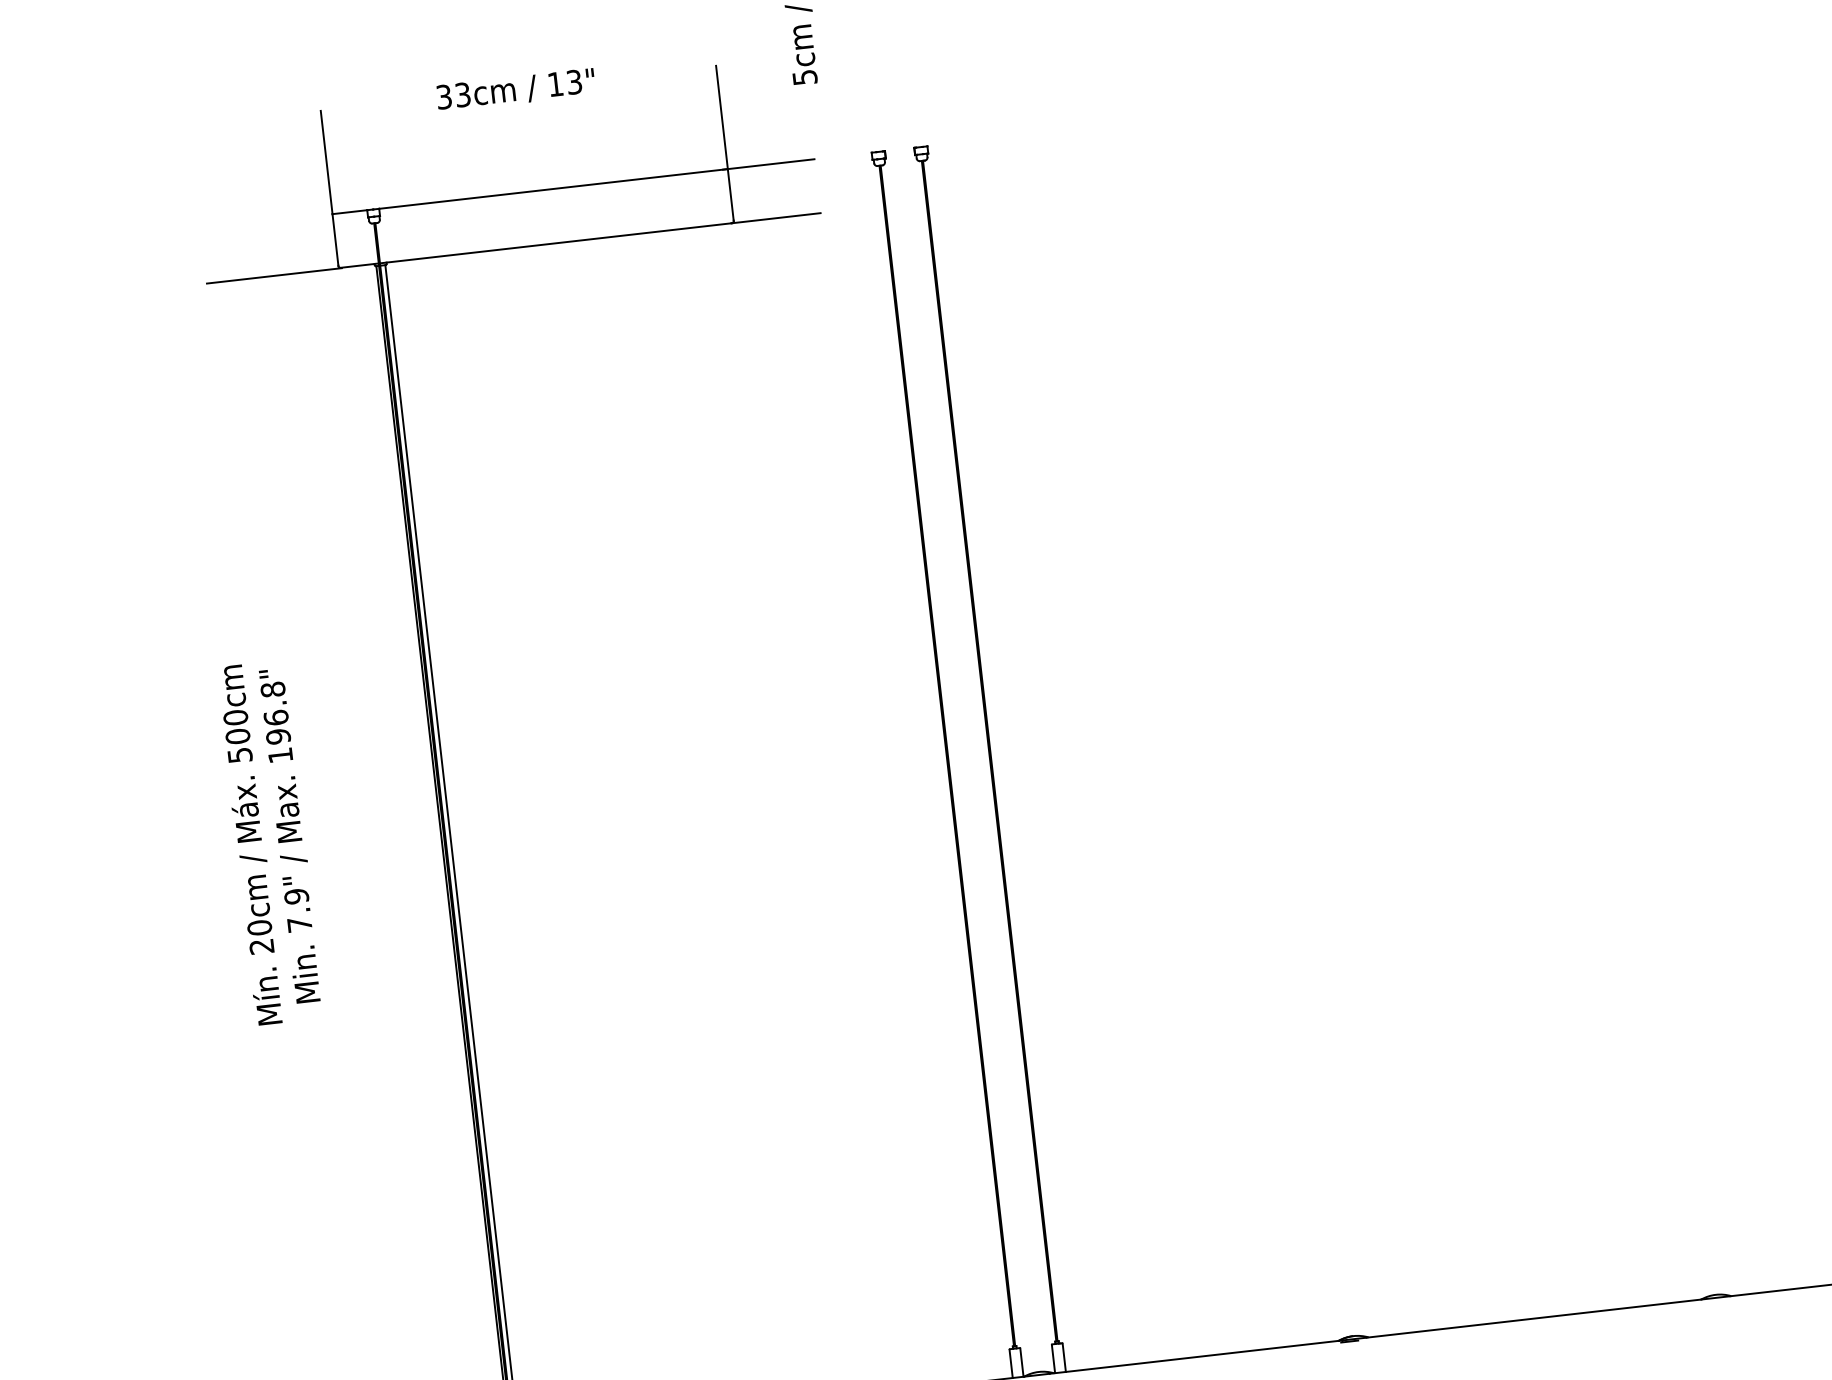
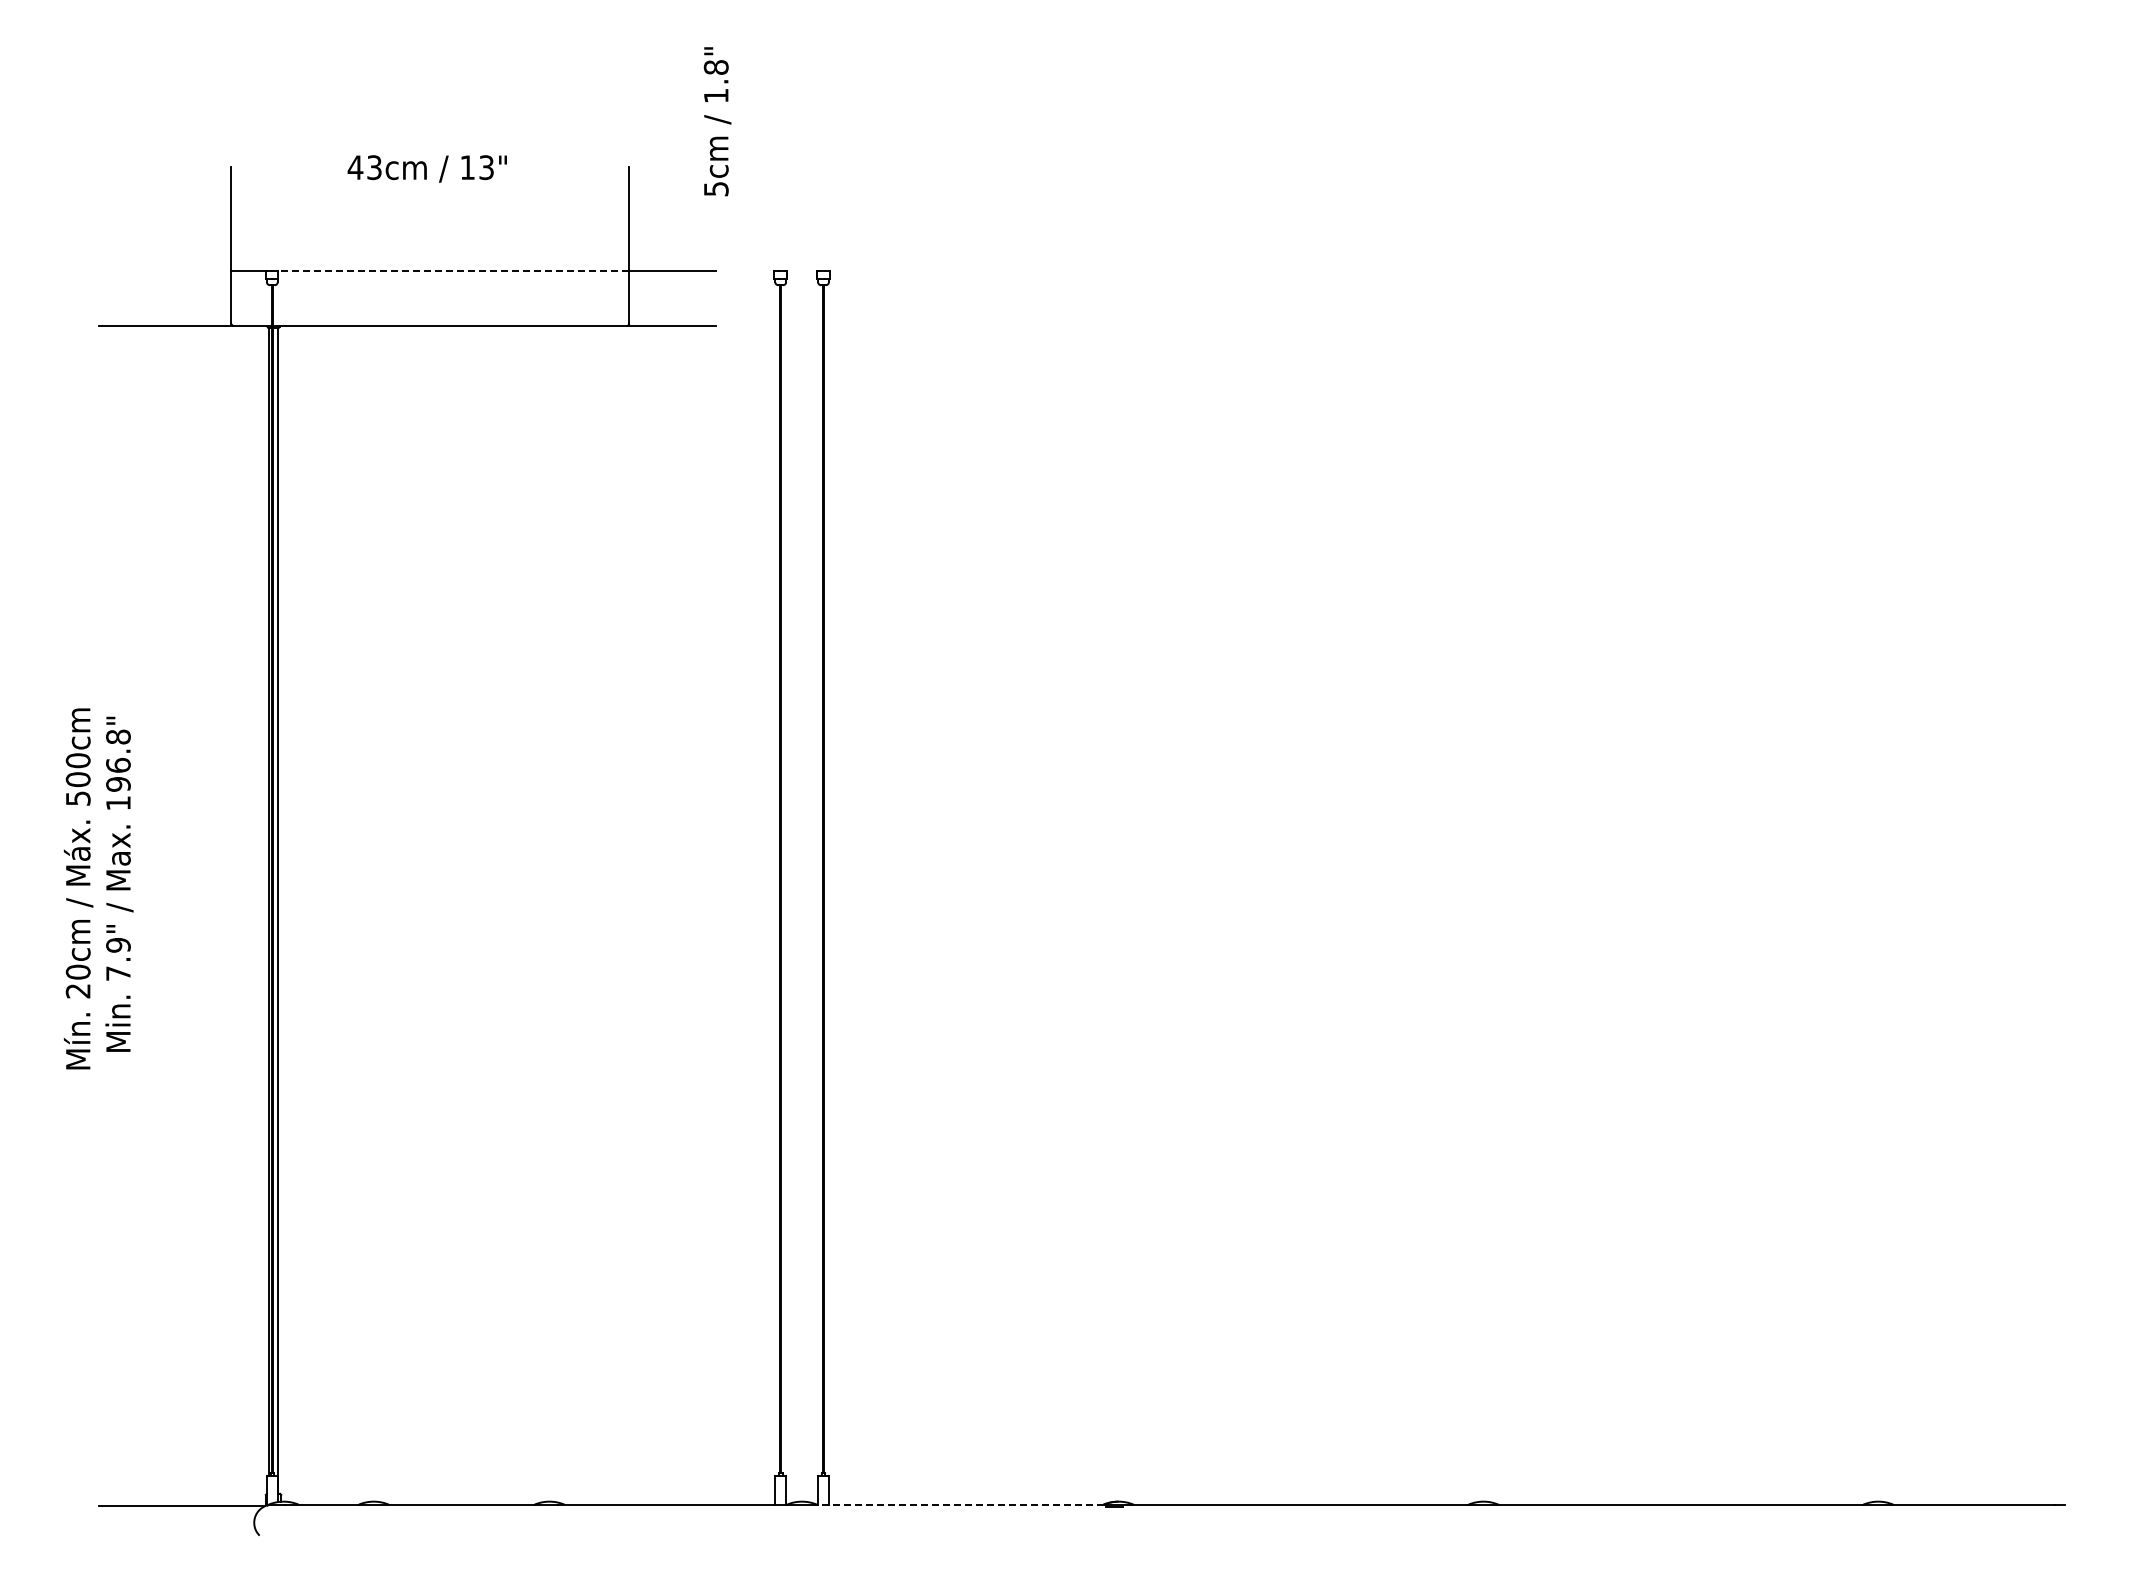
text: (444, 96) -> (355, 167), 33cm -> 43cm
line: (553, 189) -> (453, 271), solid -> dashed
line: (1193, 1357) -> (957, 1504), solid -> dashed

